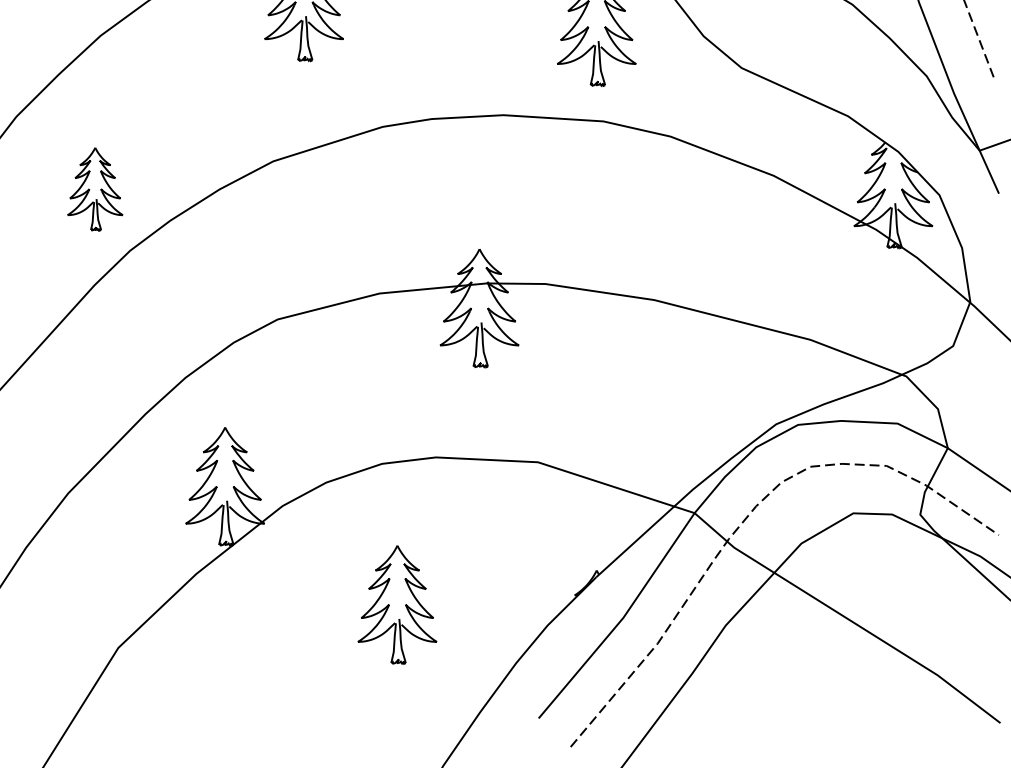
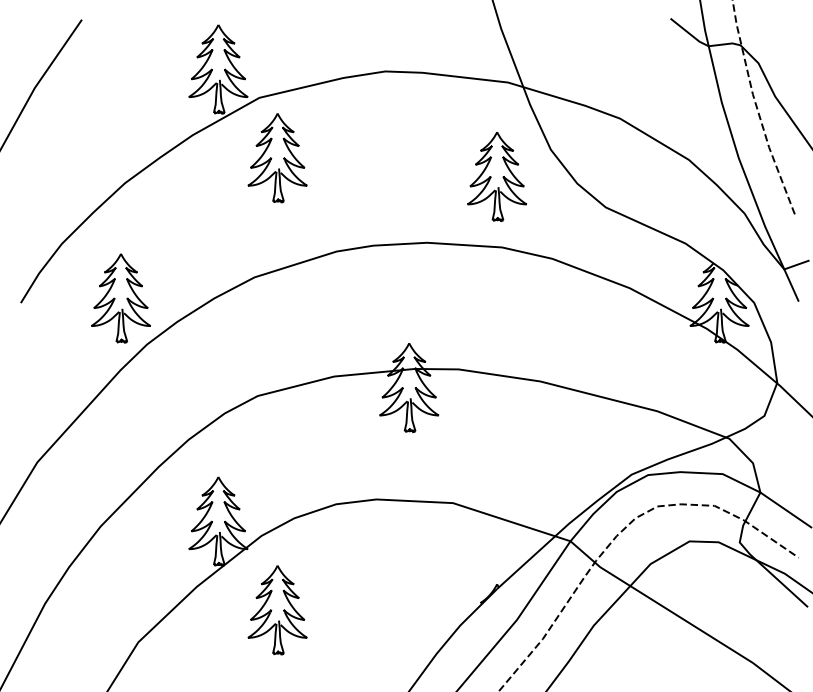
part: (94, 189) -> (120, 298), size x1.43
part: (397, 605) -> (277, 610), moved

